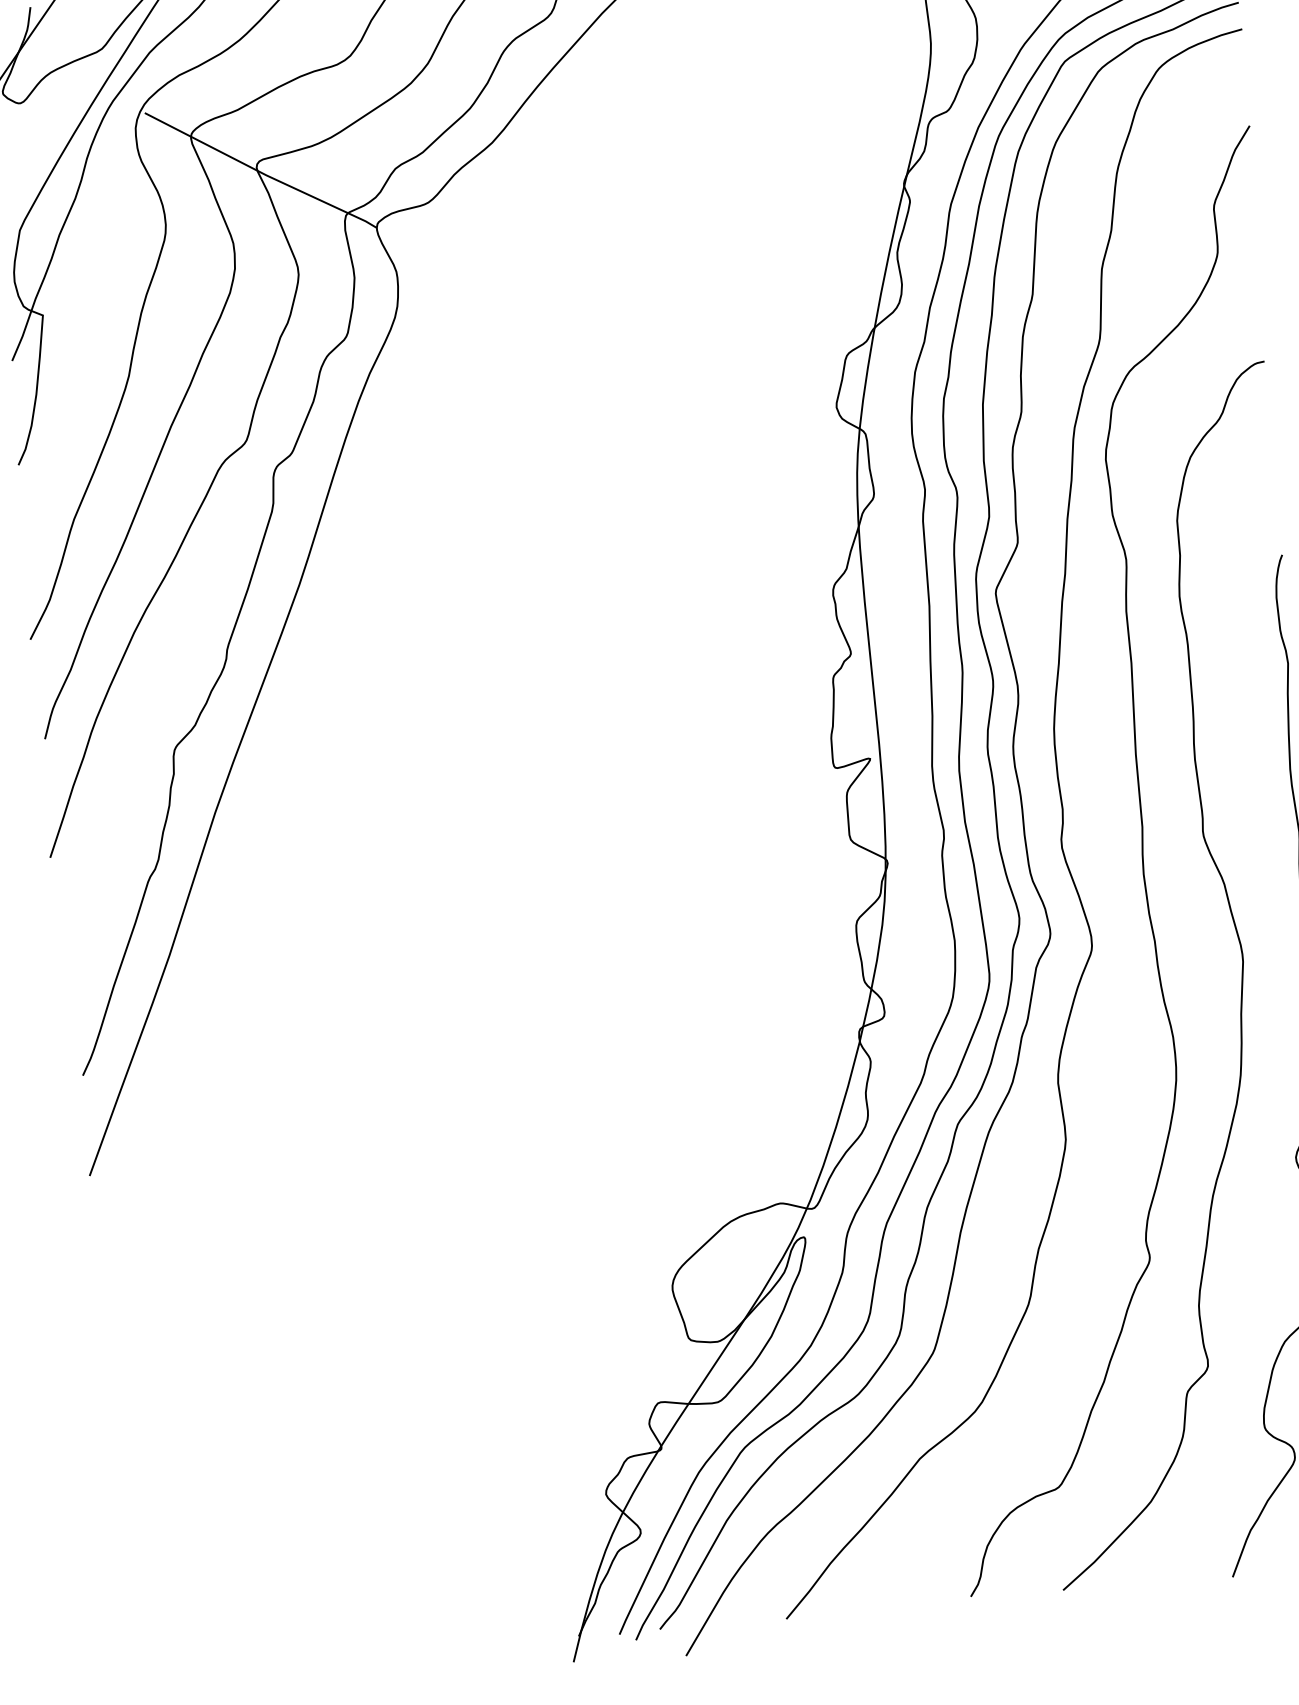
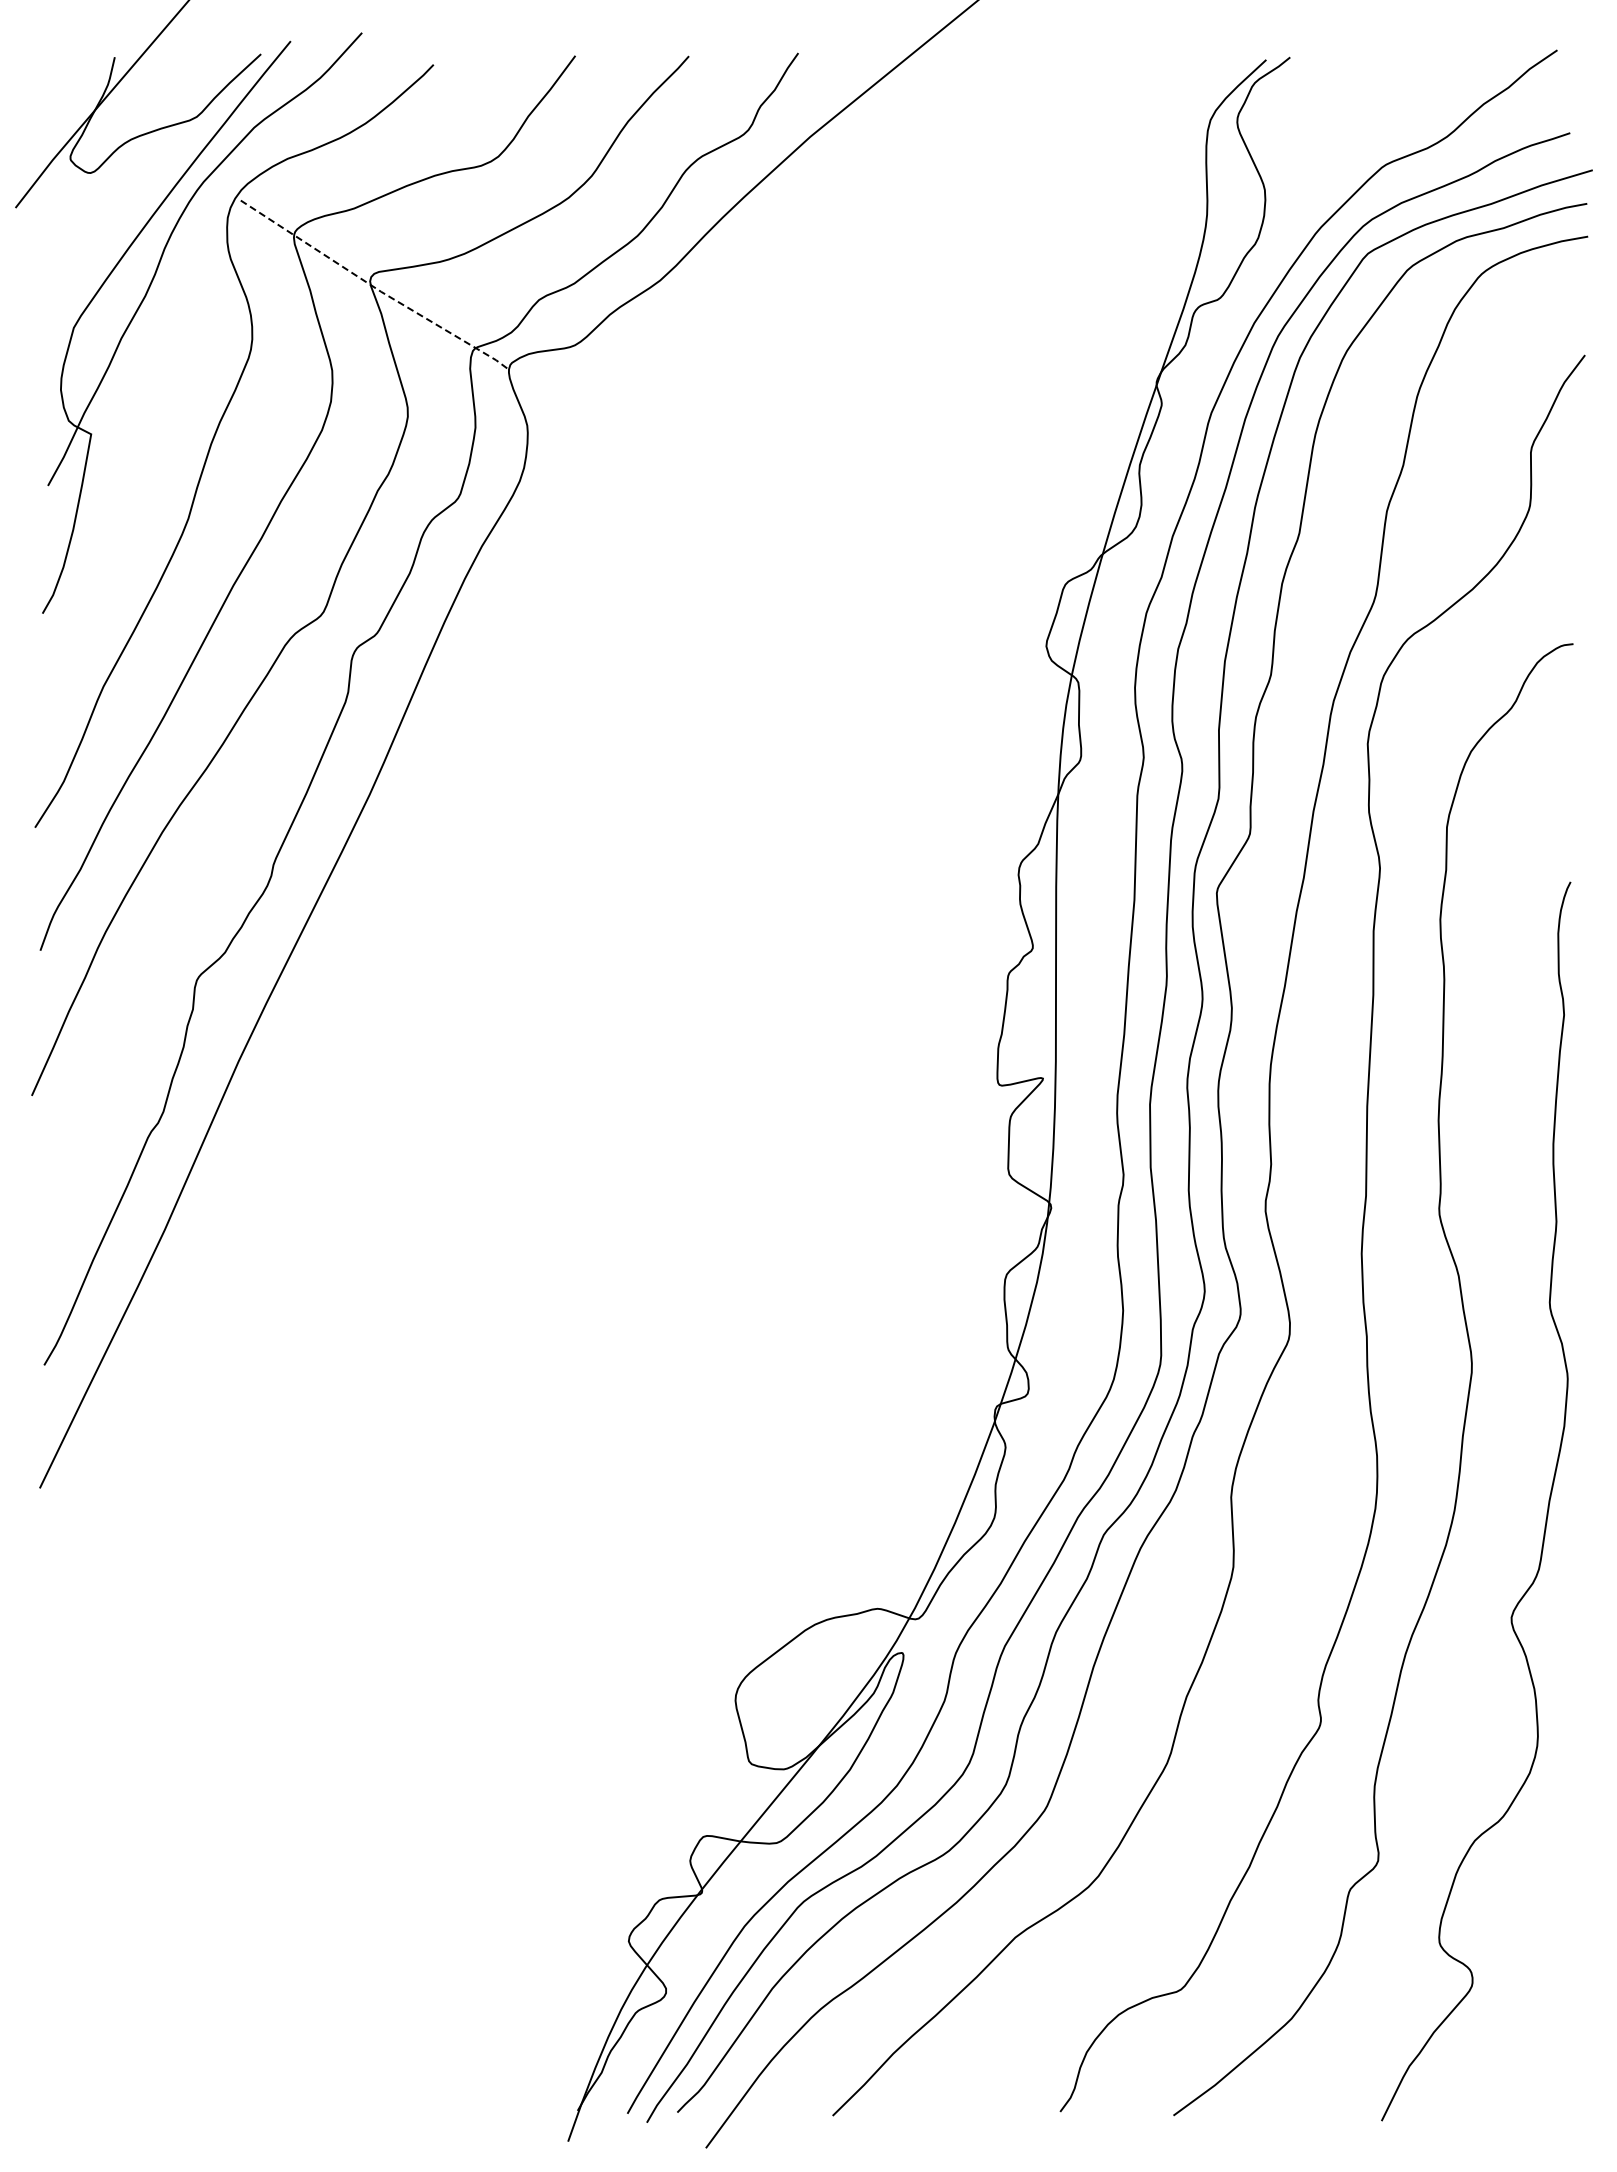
line: (260, 172) -> (374, 287), solid -> dashed

